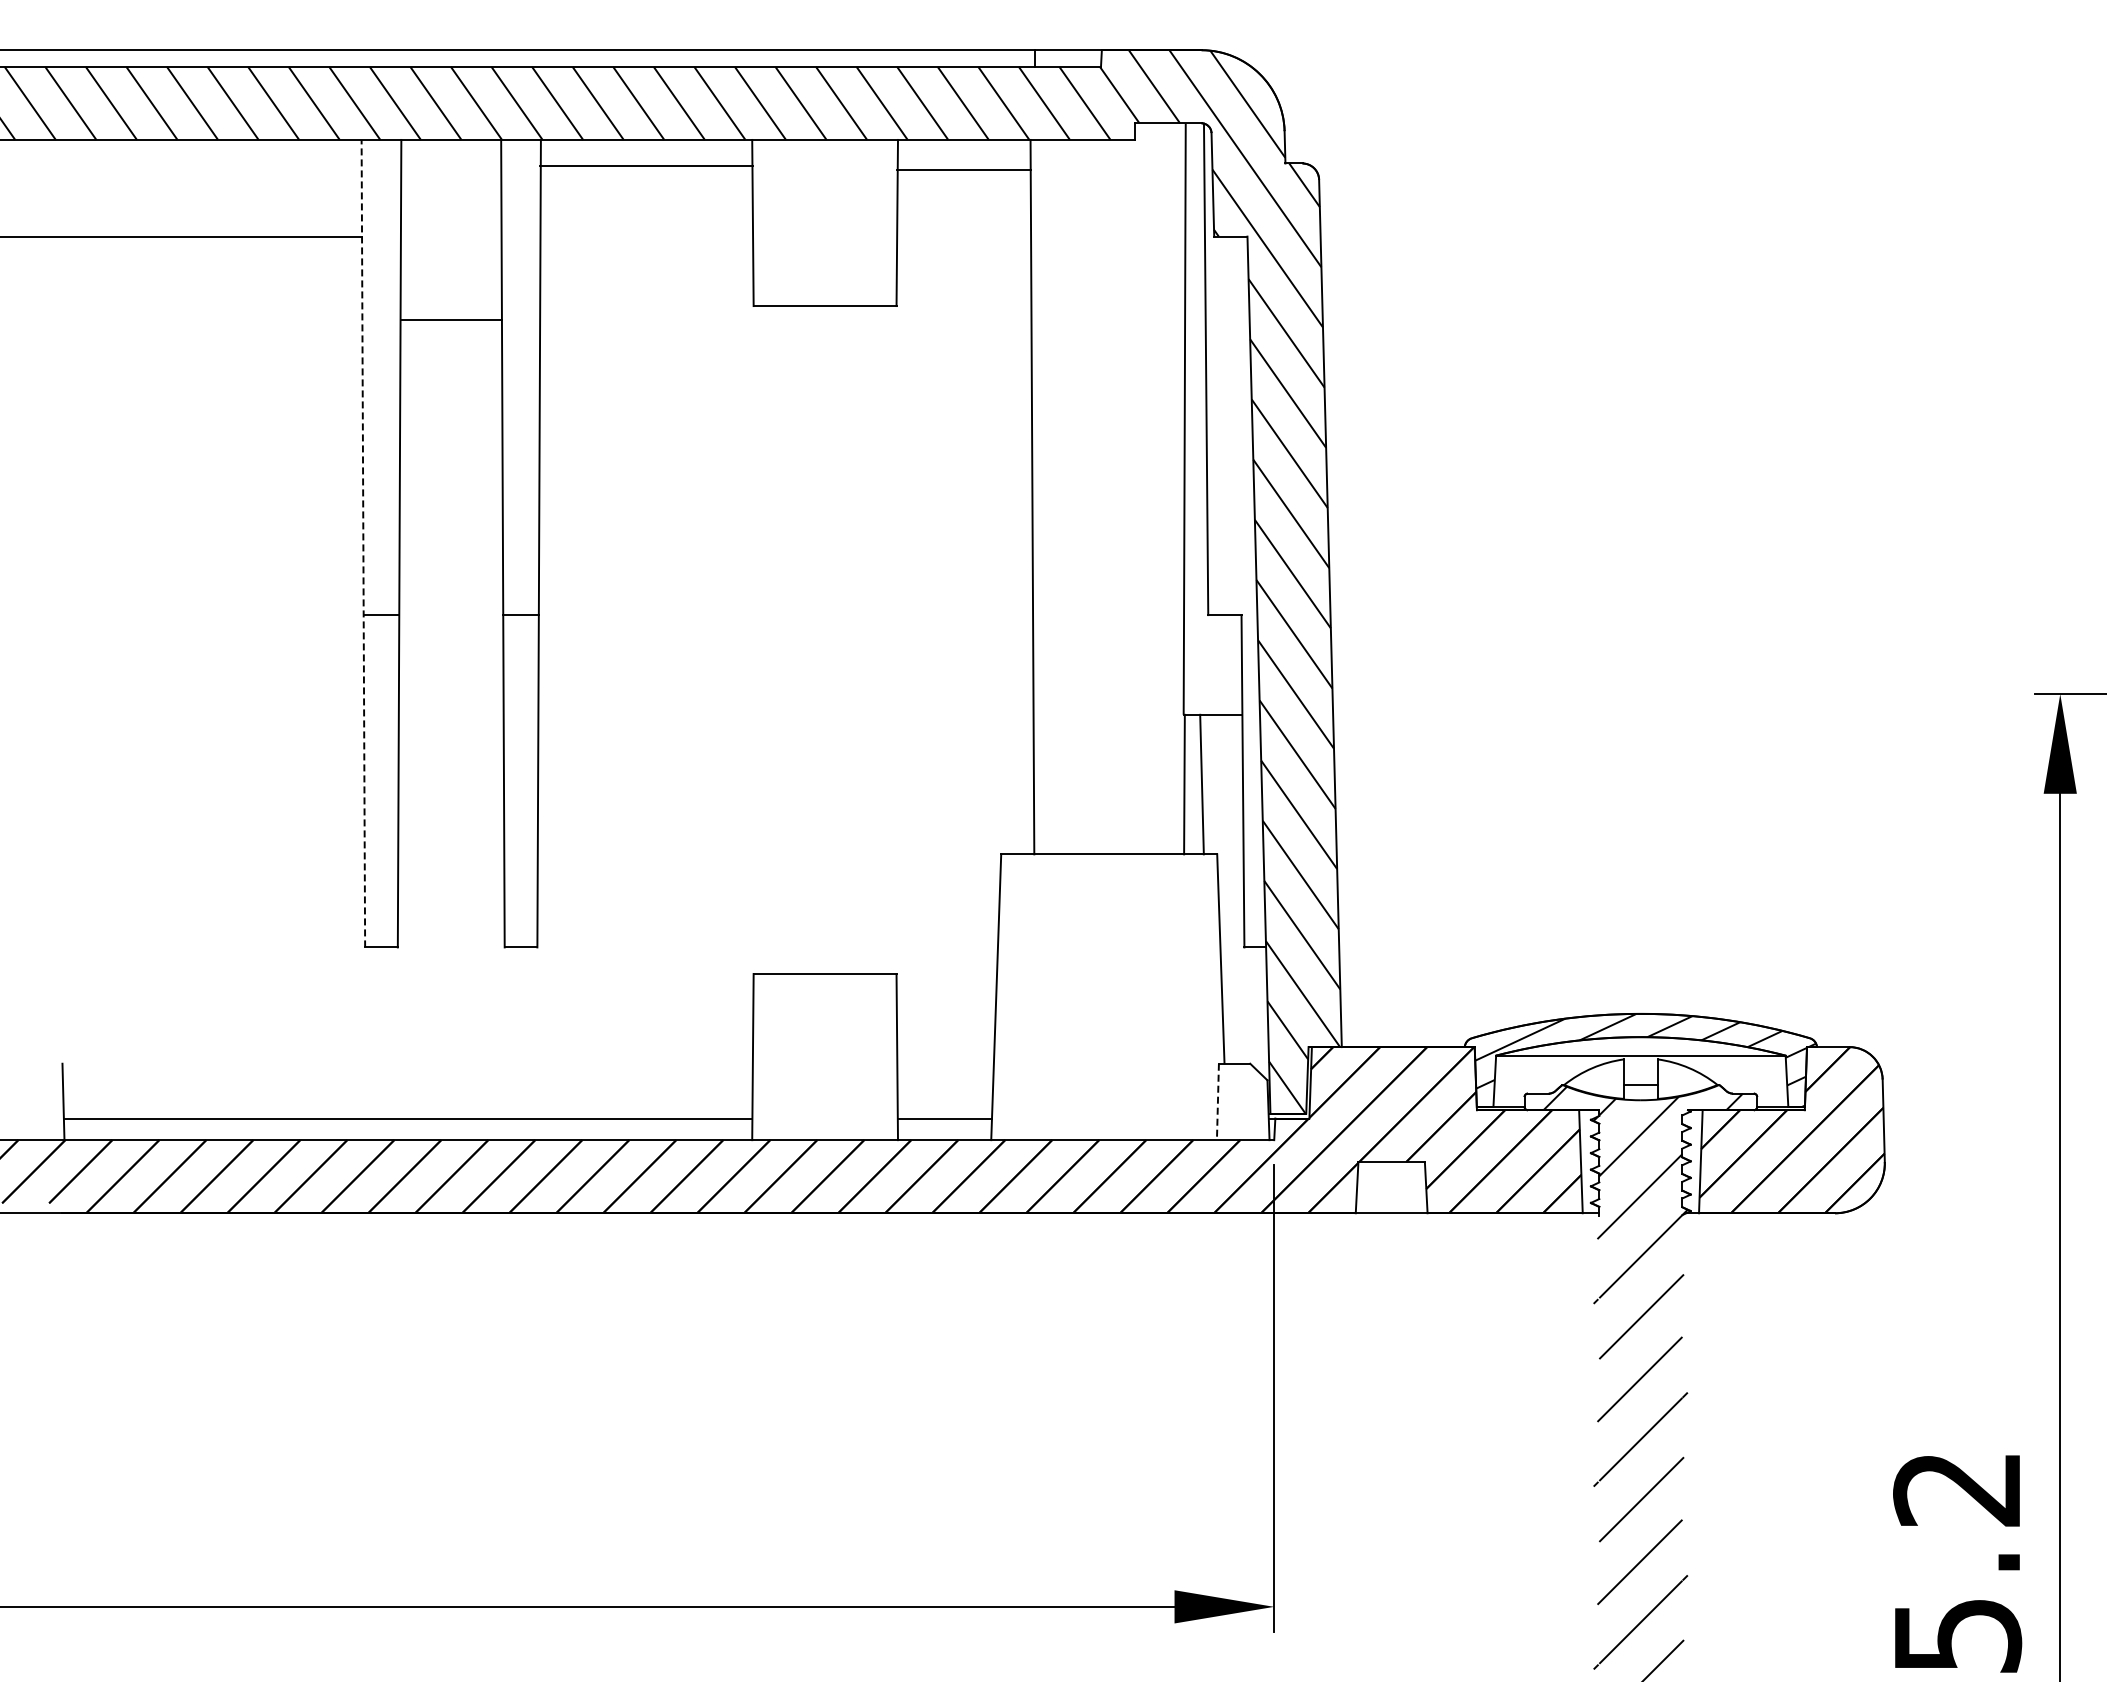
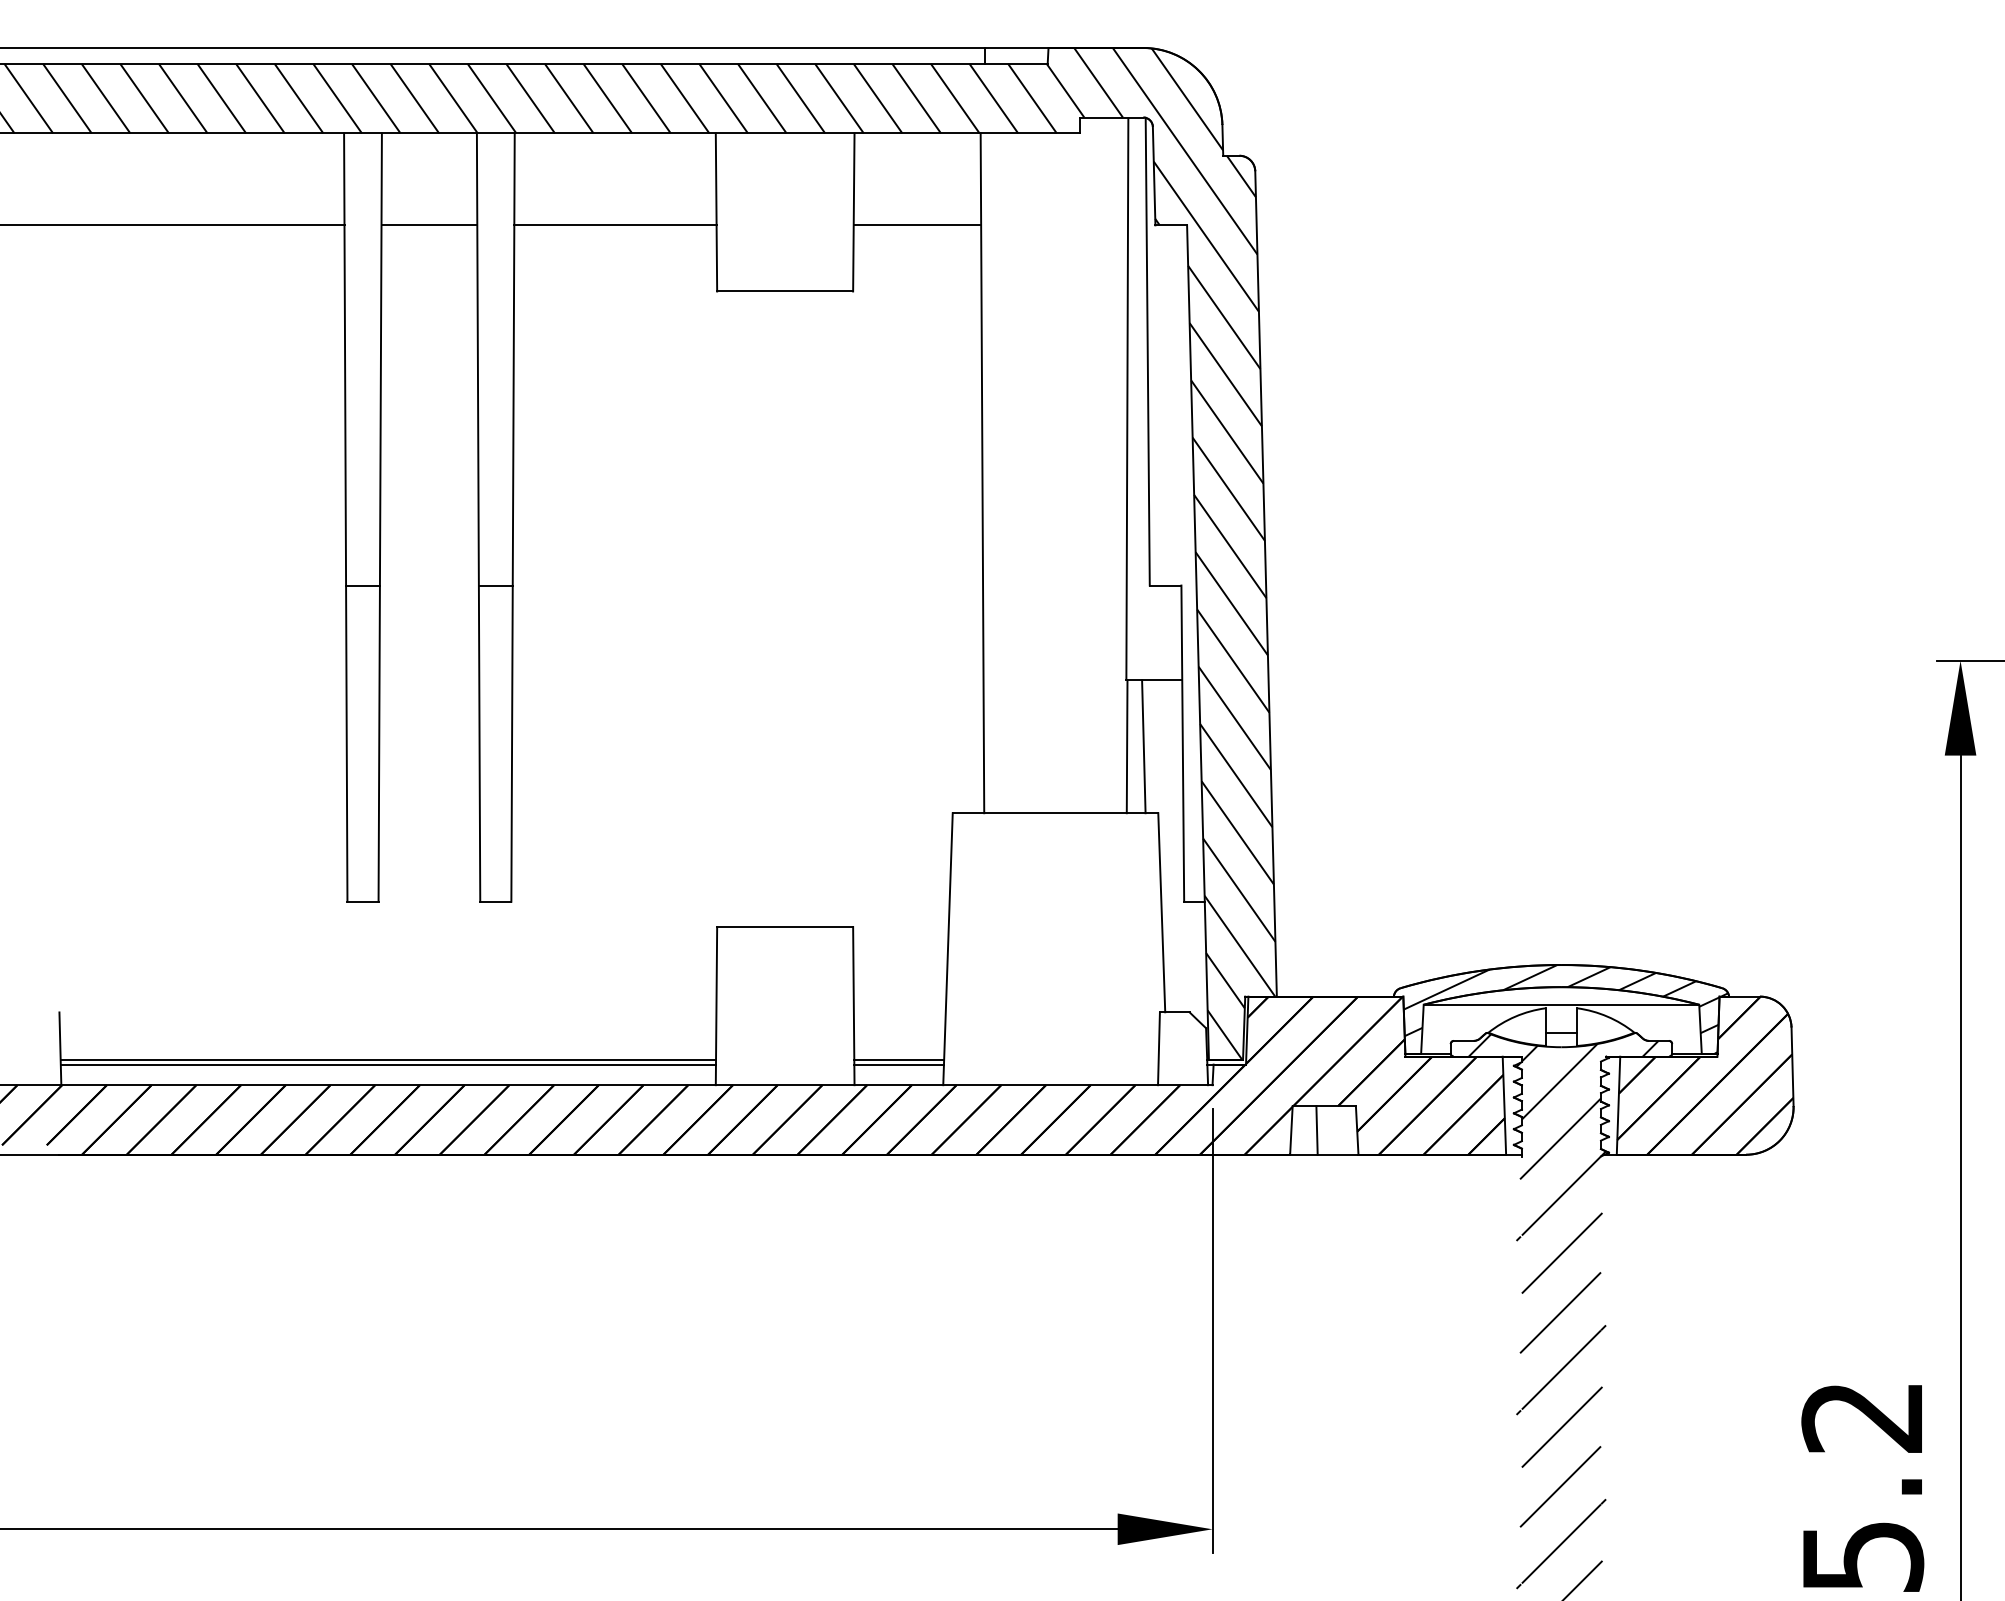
line: (646, 165) -> (615, 225), moved
line: (964, 169) -> (917, 225), moved
line: (450, 319) -> (428, 225), moved
line: (363, 543) -> (345, 517), dashed -> solid
line: (1217, 1102) -> (1158, 1049), dashed -> solid
line: (407, 1113) -> (387, 1059), added
line: (944, 1113) -> (898, 1059), added
line: (1383, 1187) -> (1316, 1130), added

